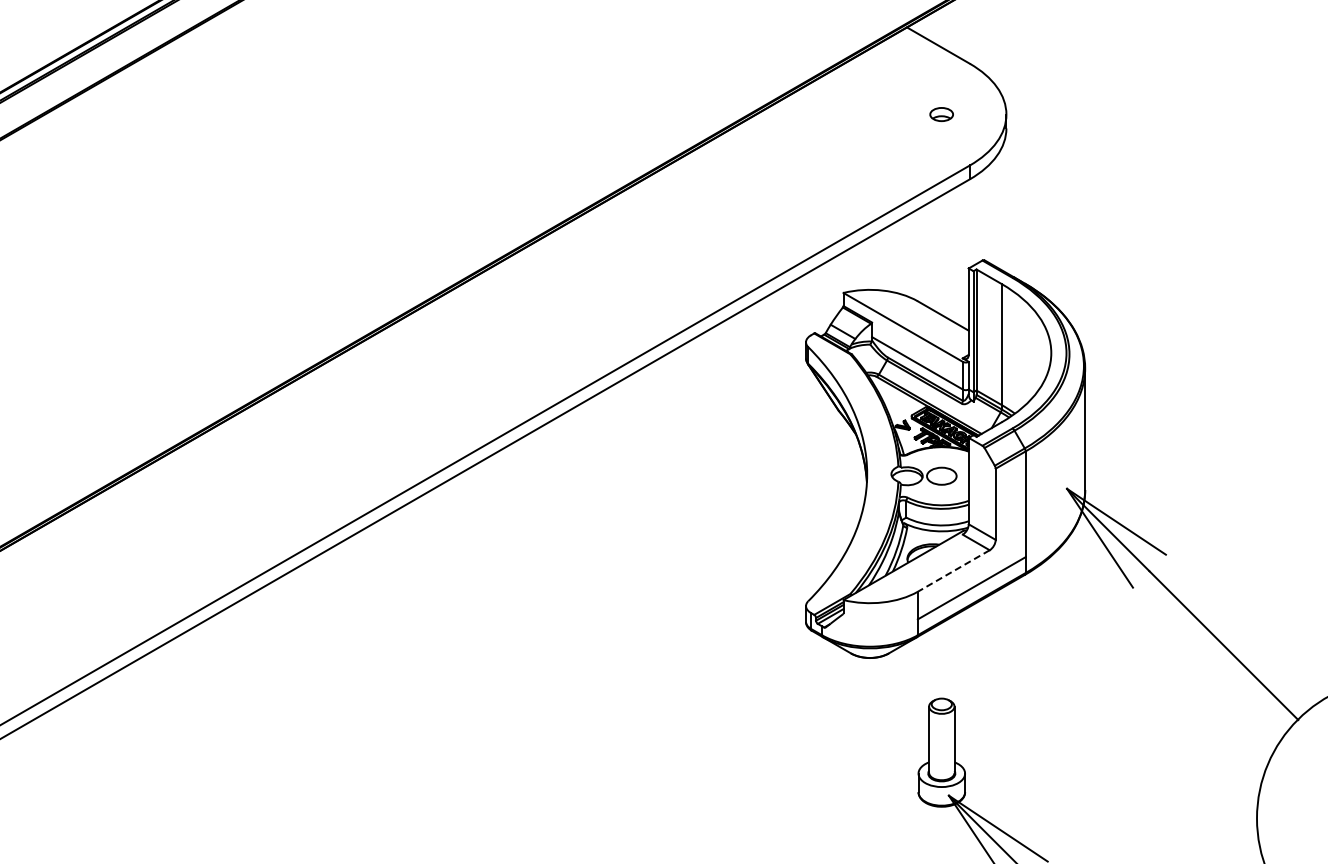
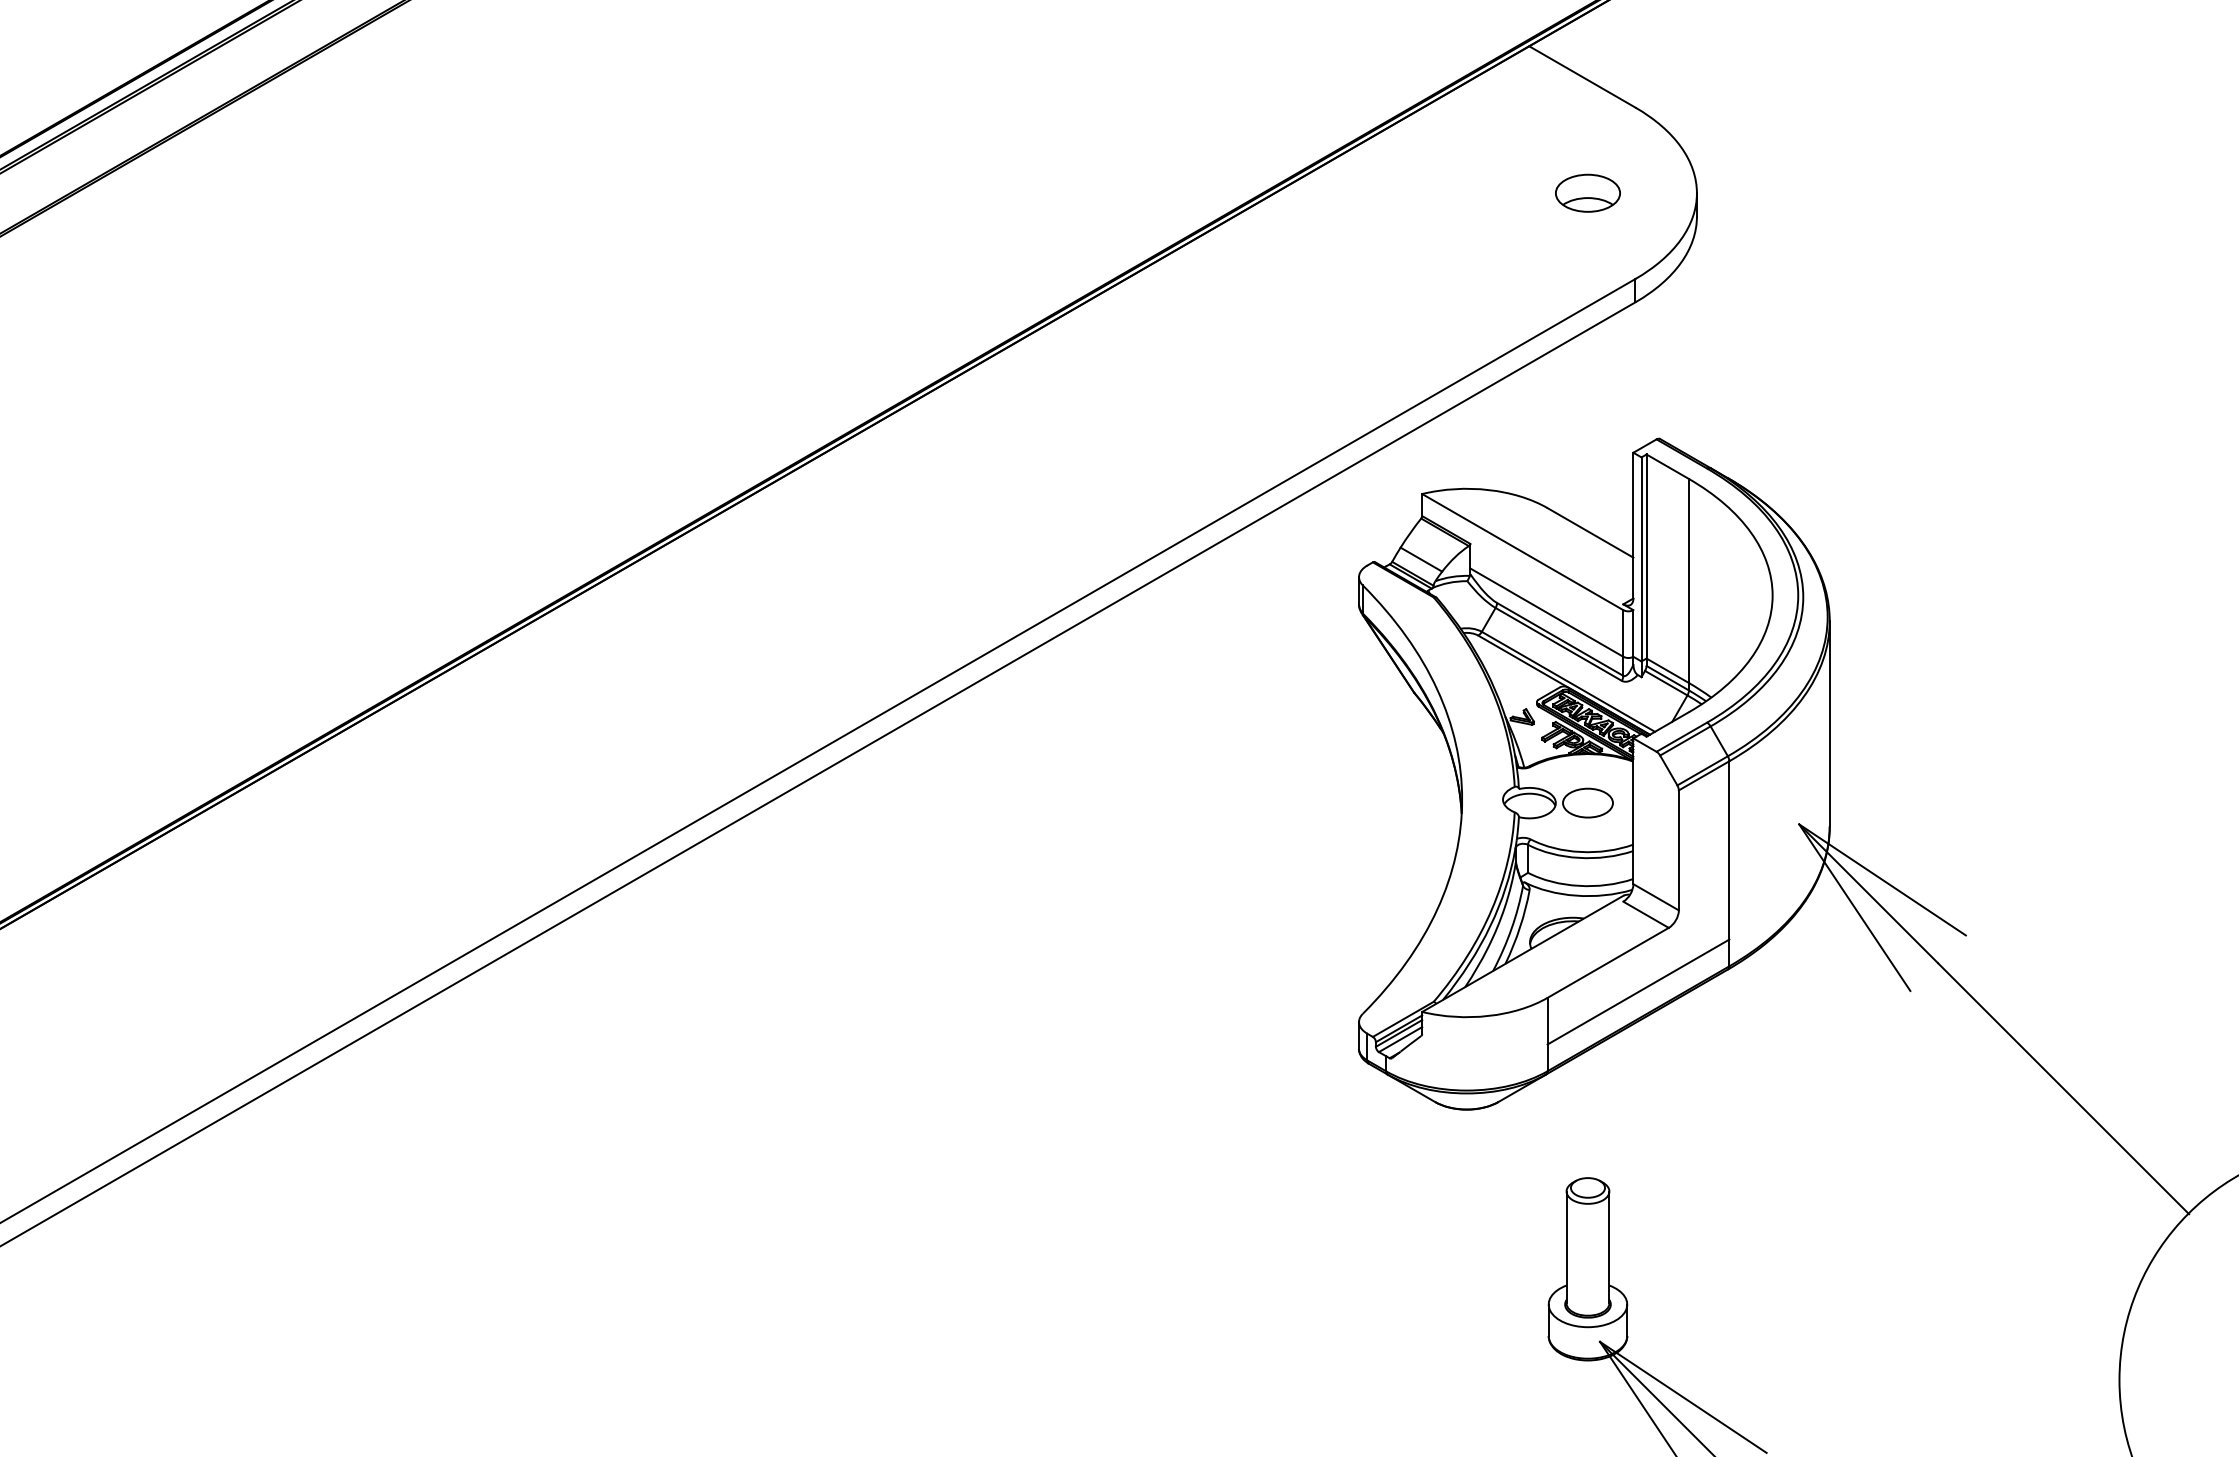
part: (941, 114) -> (1587, 193), size x1.67
line: (953, 571) -> (1607, 963), dashed -> solid

